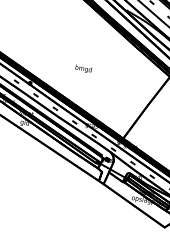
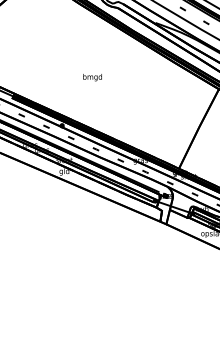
text: (83, 69) -> (92, 77), moved

